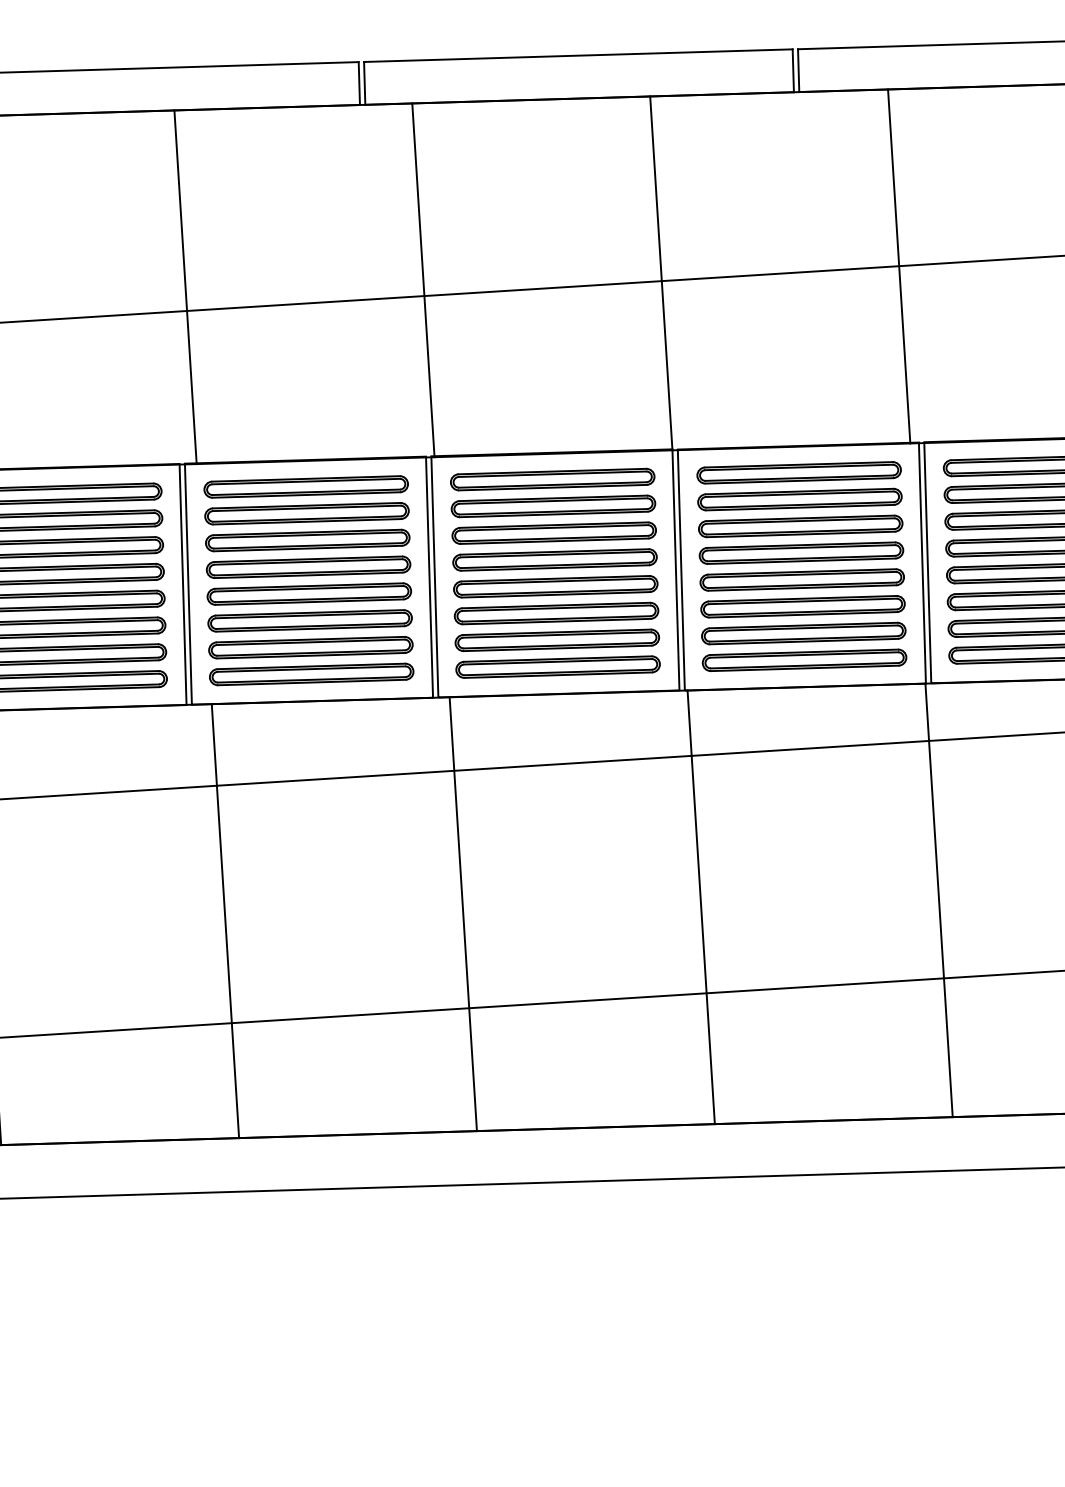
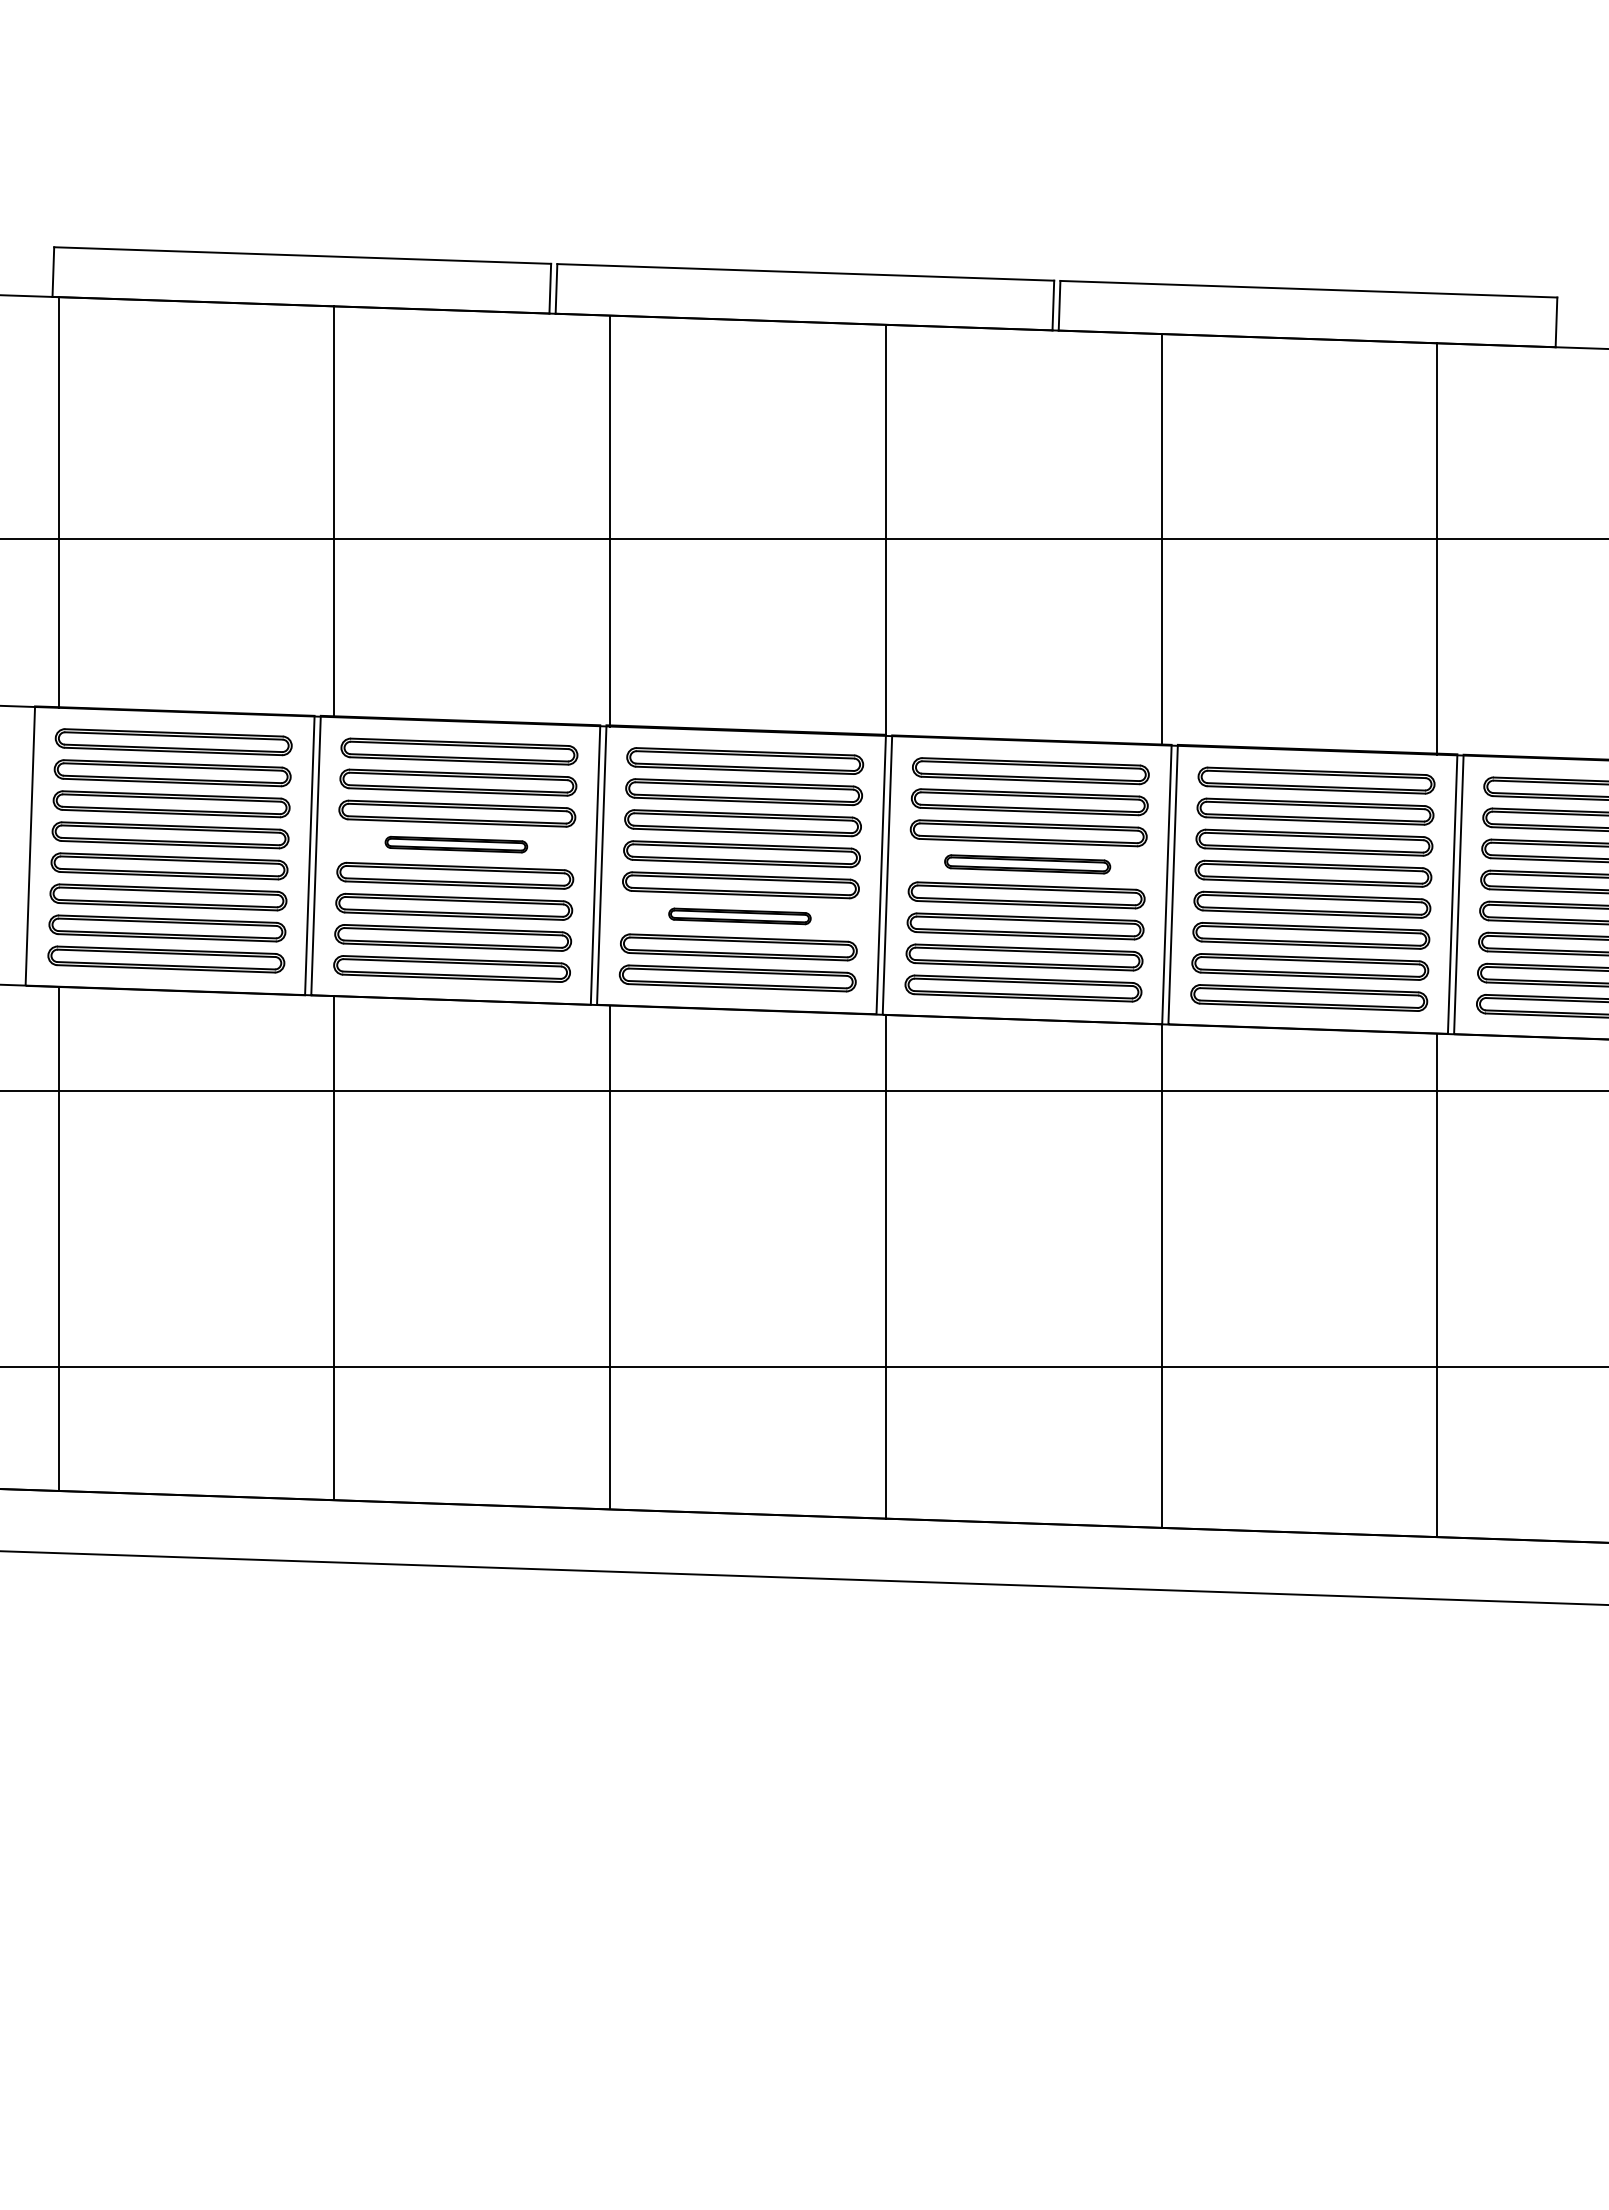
part: (801, 553) -> (1027, 864), size x0.7
part: (308, 567) -> (456, 844), size x0.6
part: (556, 613) -> (739, 916), size x0.6

